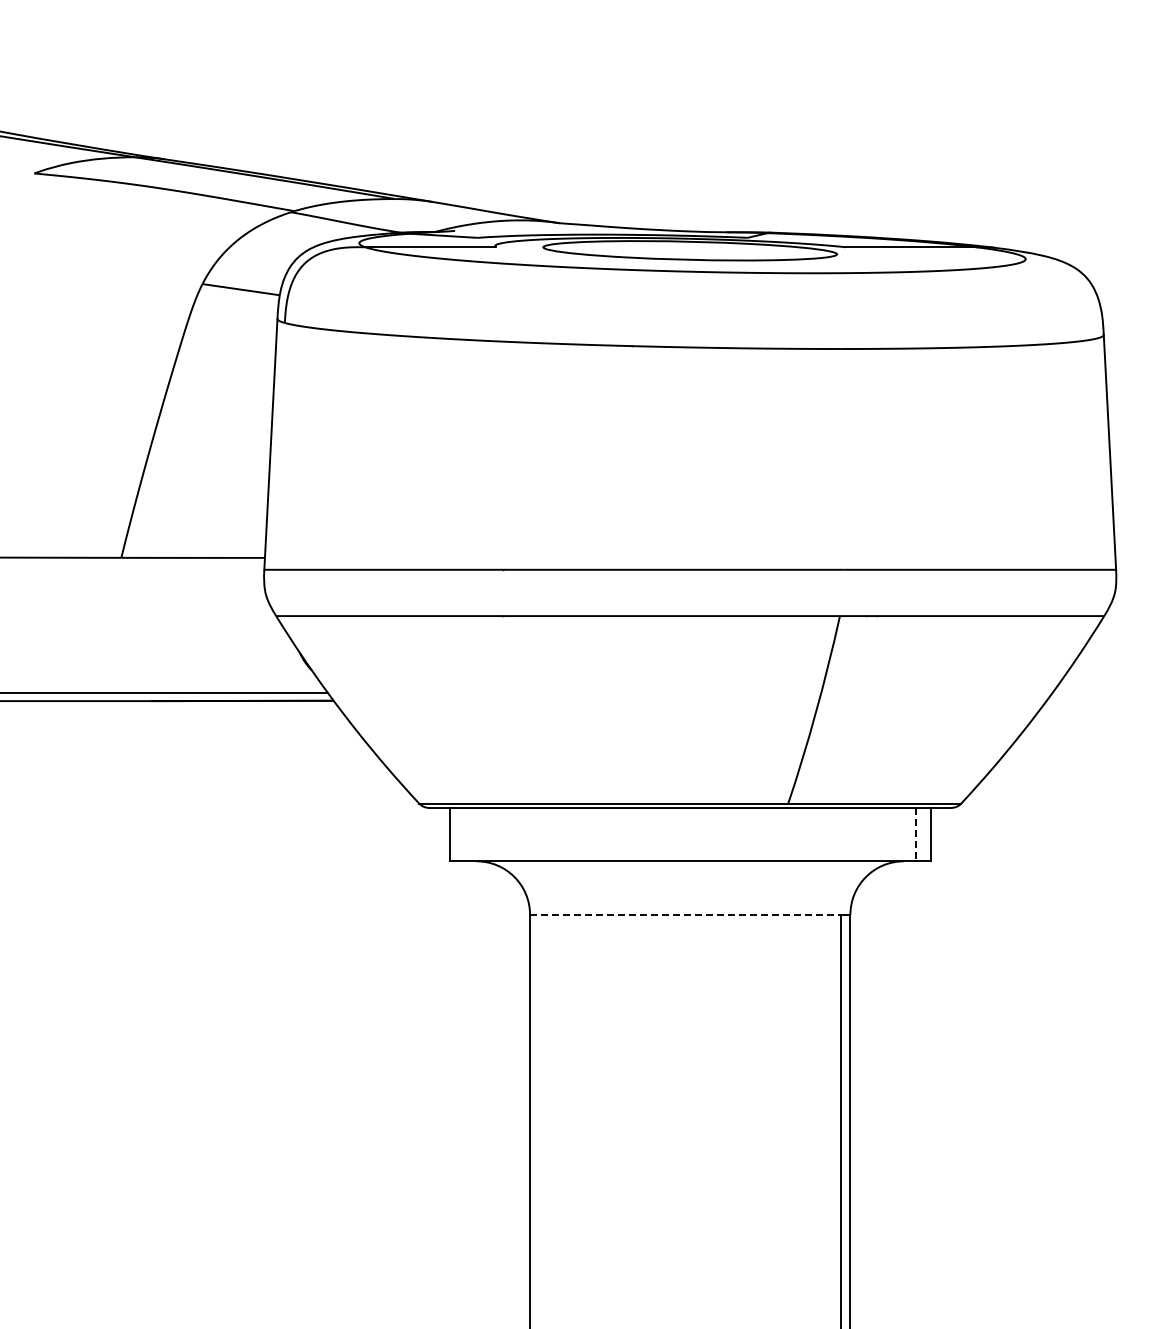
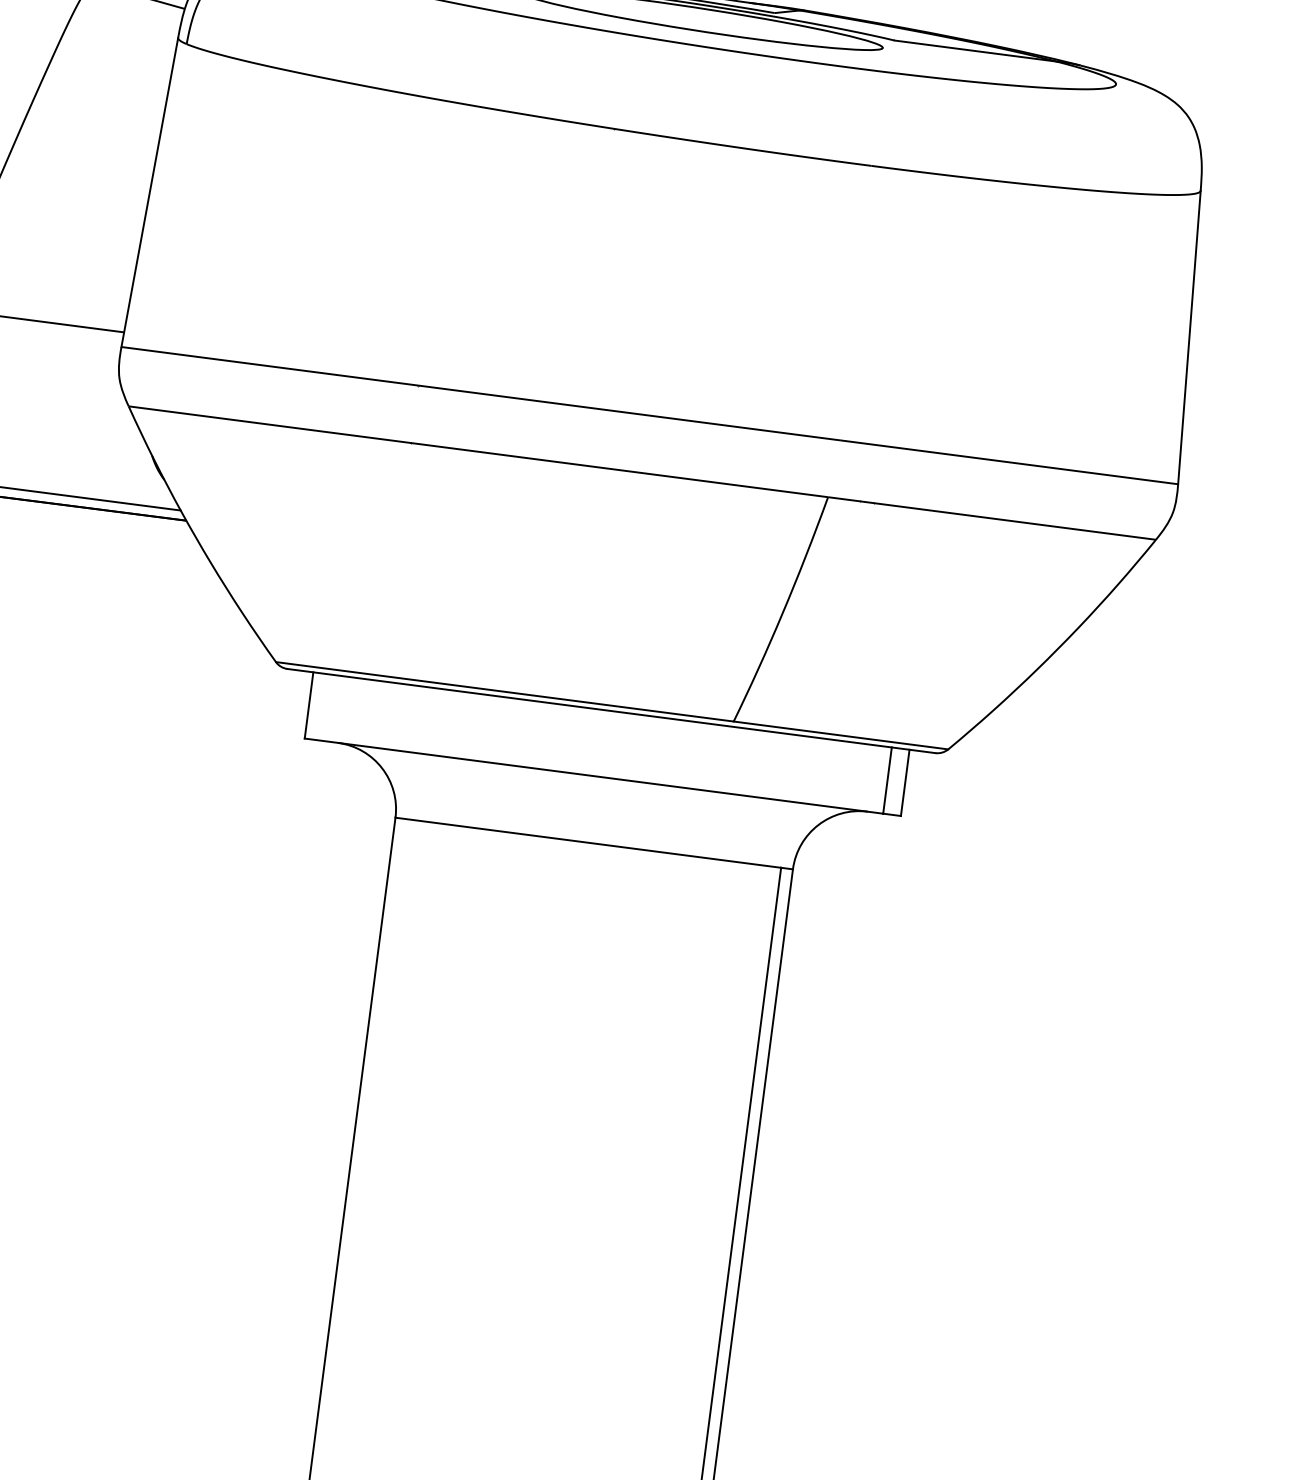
line: (916, 834) -> (887, 780), dashed -> solid
line: (685, 914) -> (588, 842), dashed -> solid

